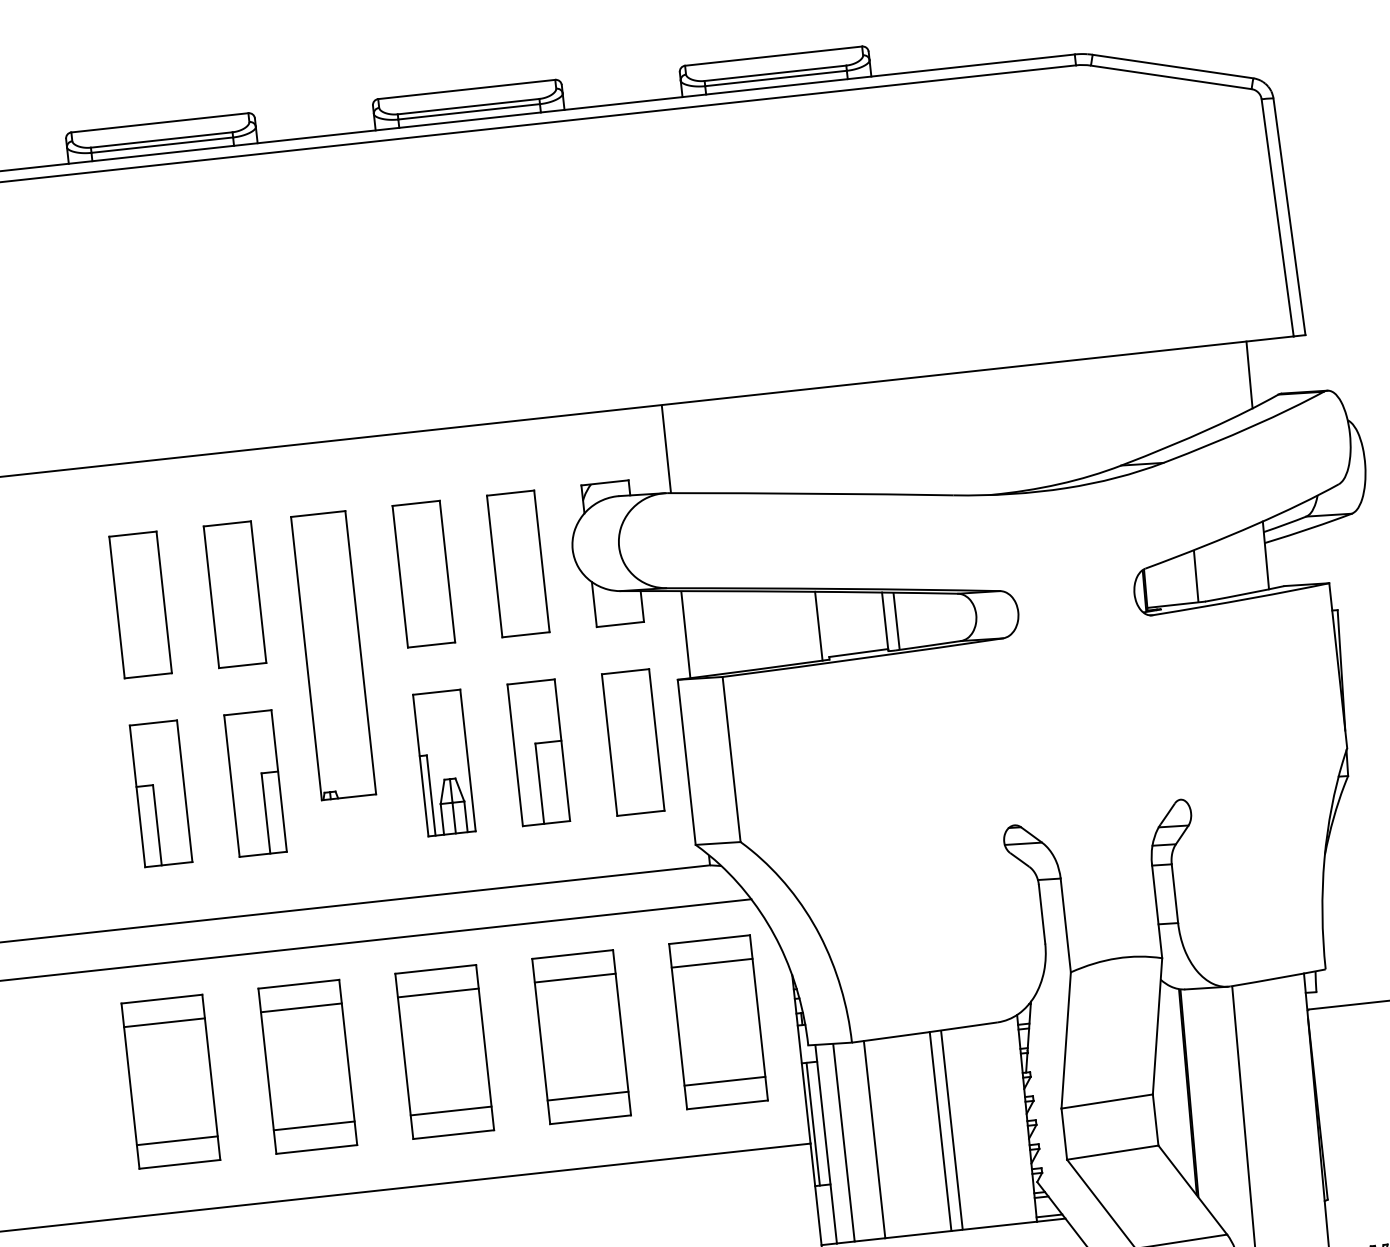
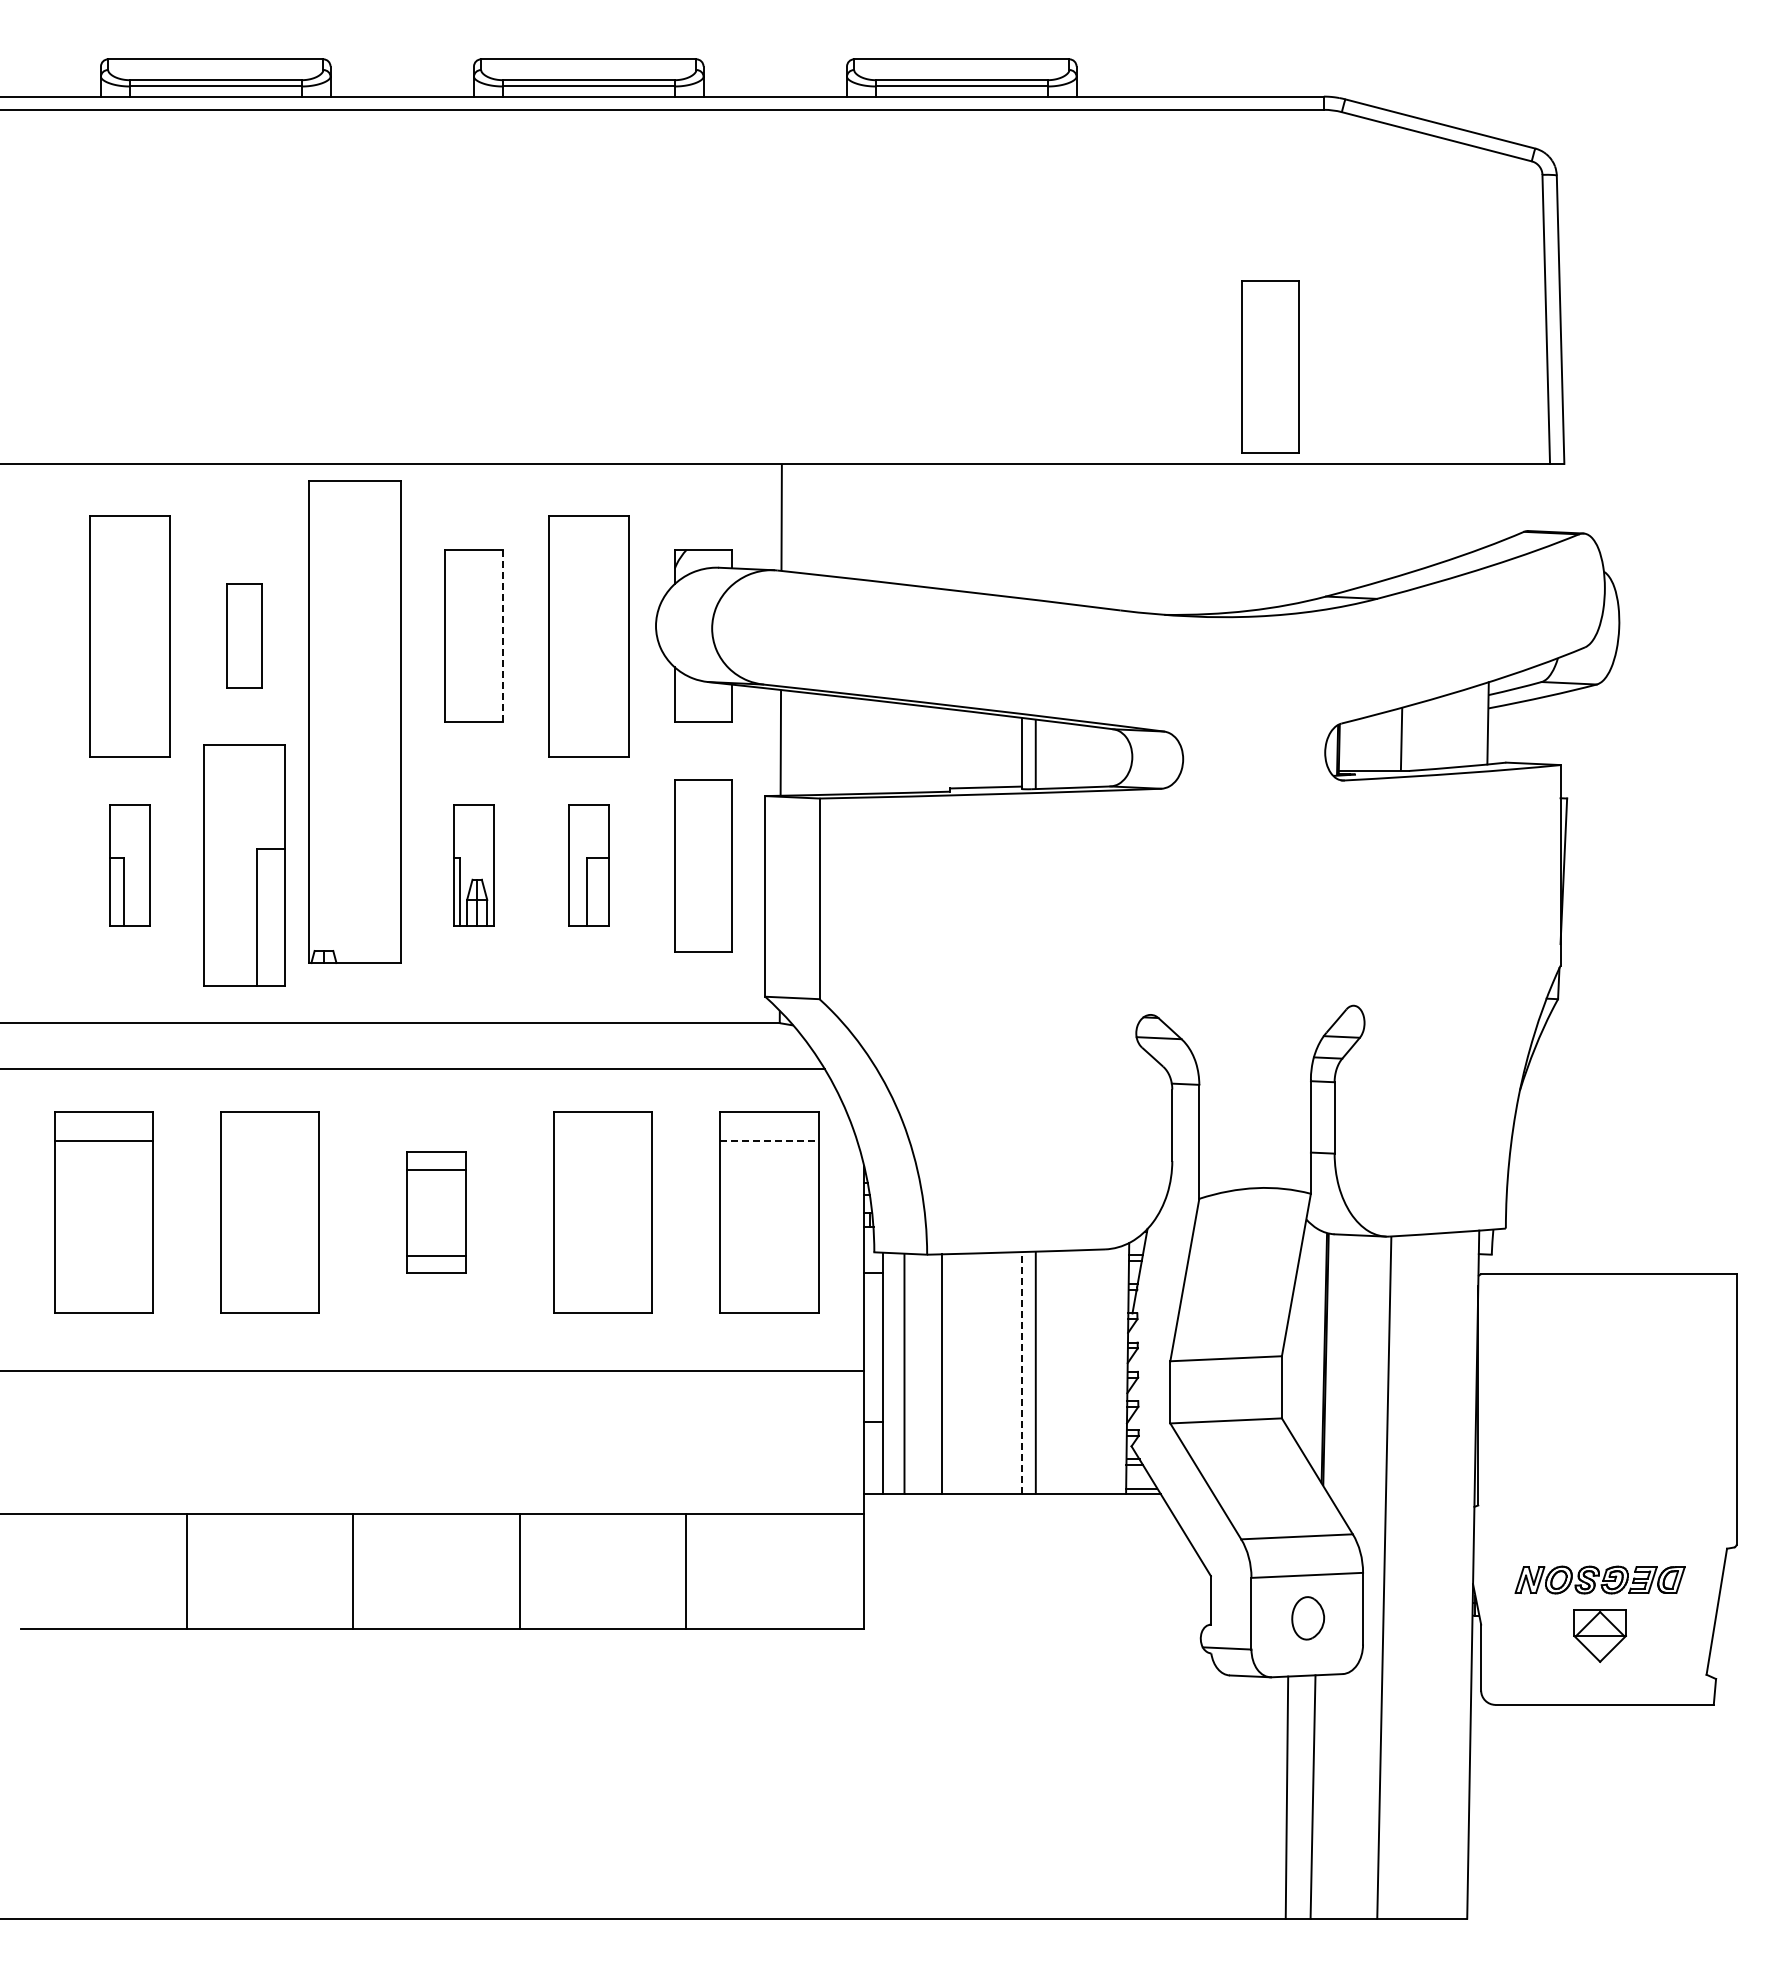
part: (1055, 281) -> (1270, 366), added
line: (1249, 375) -> (1491, 504), removed
part: (518, 563) -> (588, 635), size x1.4
line: (447, 571) -> (502, 635), solid -> dashed
part: (235, 594) -> (244, 635), size x0.6
part: (140, 604) -> (129, 635), size x1.4
line: (818, 625) -> (941, 749), removed
part: (333, 655) -> (354, 722), size x1.4
part: (538, 752) -> (588, 865), size x0.7
part: (443, 762) -> (473, 865), size x0.7
part: (255, 783) -> (244, 865), size x1.4
part: (160, 793) -> (129, 865), size x0.7
line: (712, 963) -> (770, 1141), solid -> dashed
line: (575, 978) -> (603, 1141), removed
line: (301, 1008) -> (270, 1141), removed
part: (444, 1051) -> (436, 1212), size x0.6
line: (724, 1081) -> (769, 1284), removed
line: (588, 1096) -> (603, 1284), removed
line: (812, 1124) -> (869, 1347), removed
line: (314, 1125) -> (270, 1284), removed
line: (941, 1131) -> (1022, 1373), solid -> dashed
line: (177, 1140) -> (103, 1284), removed

